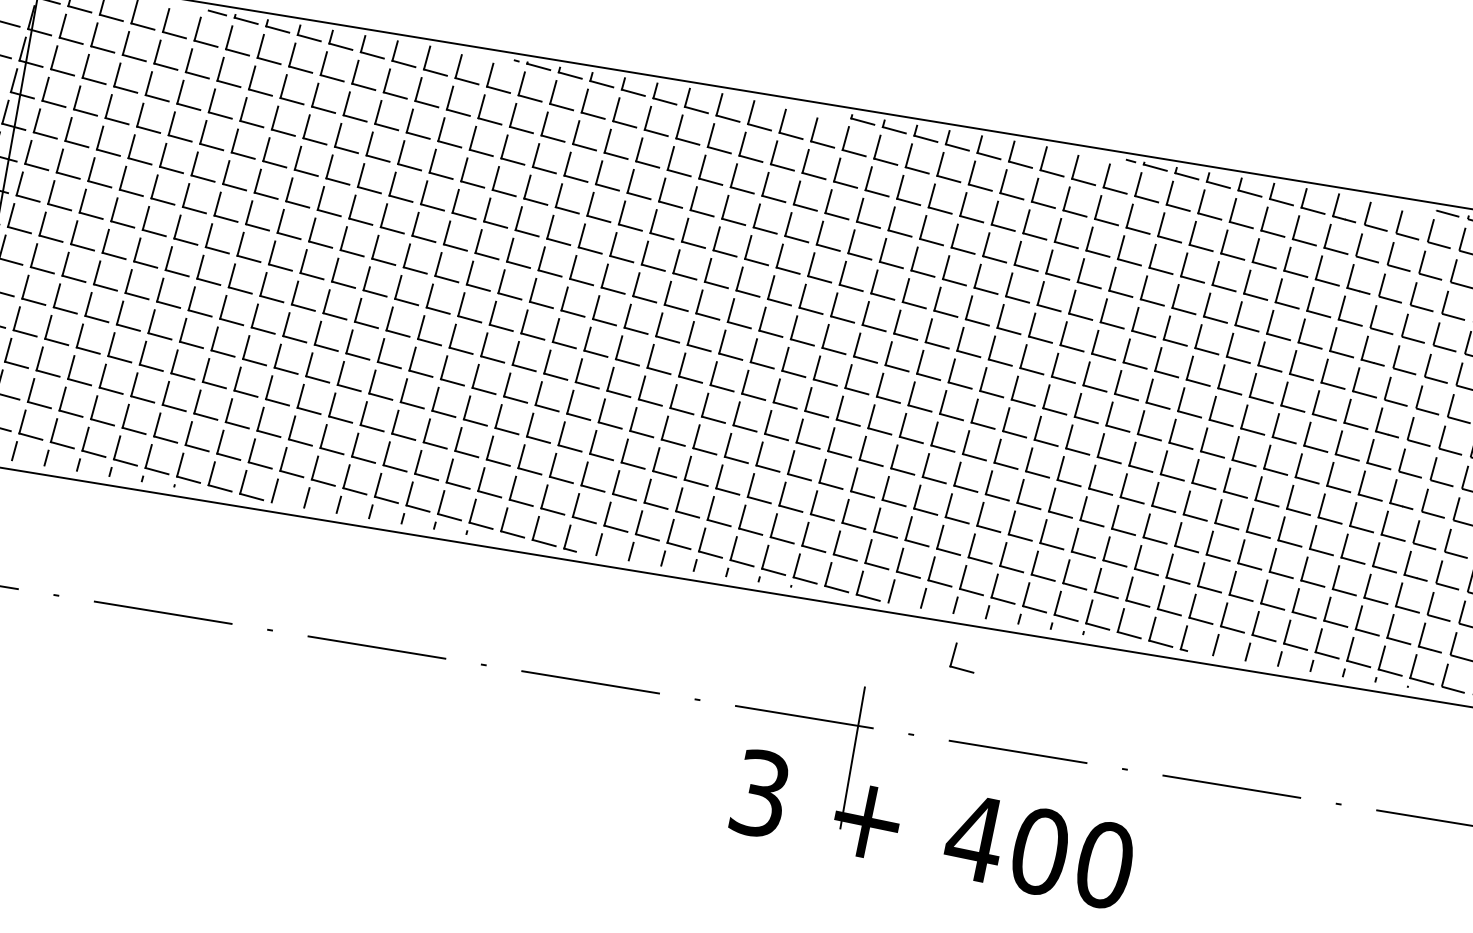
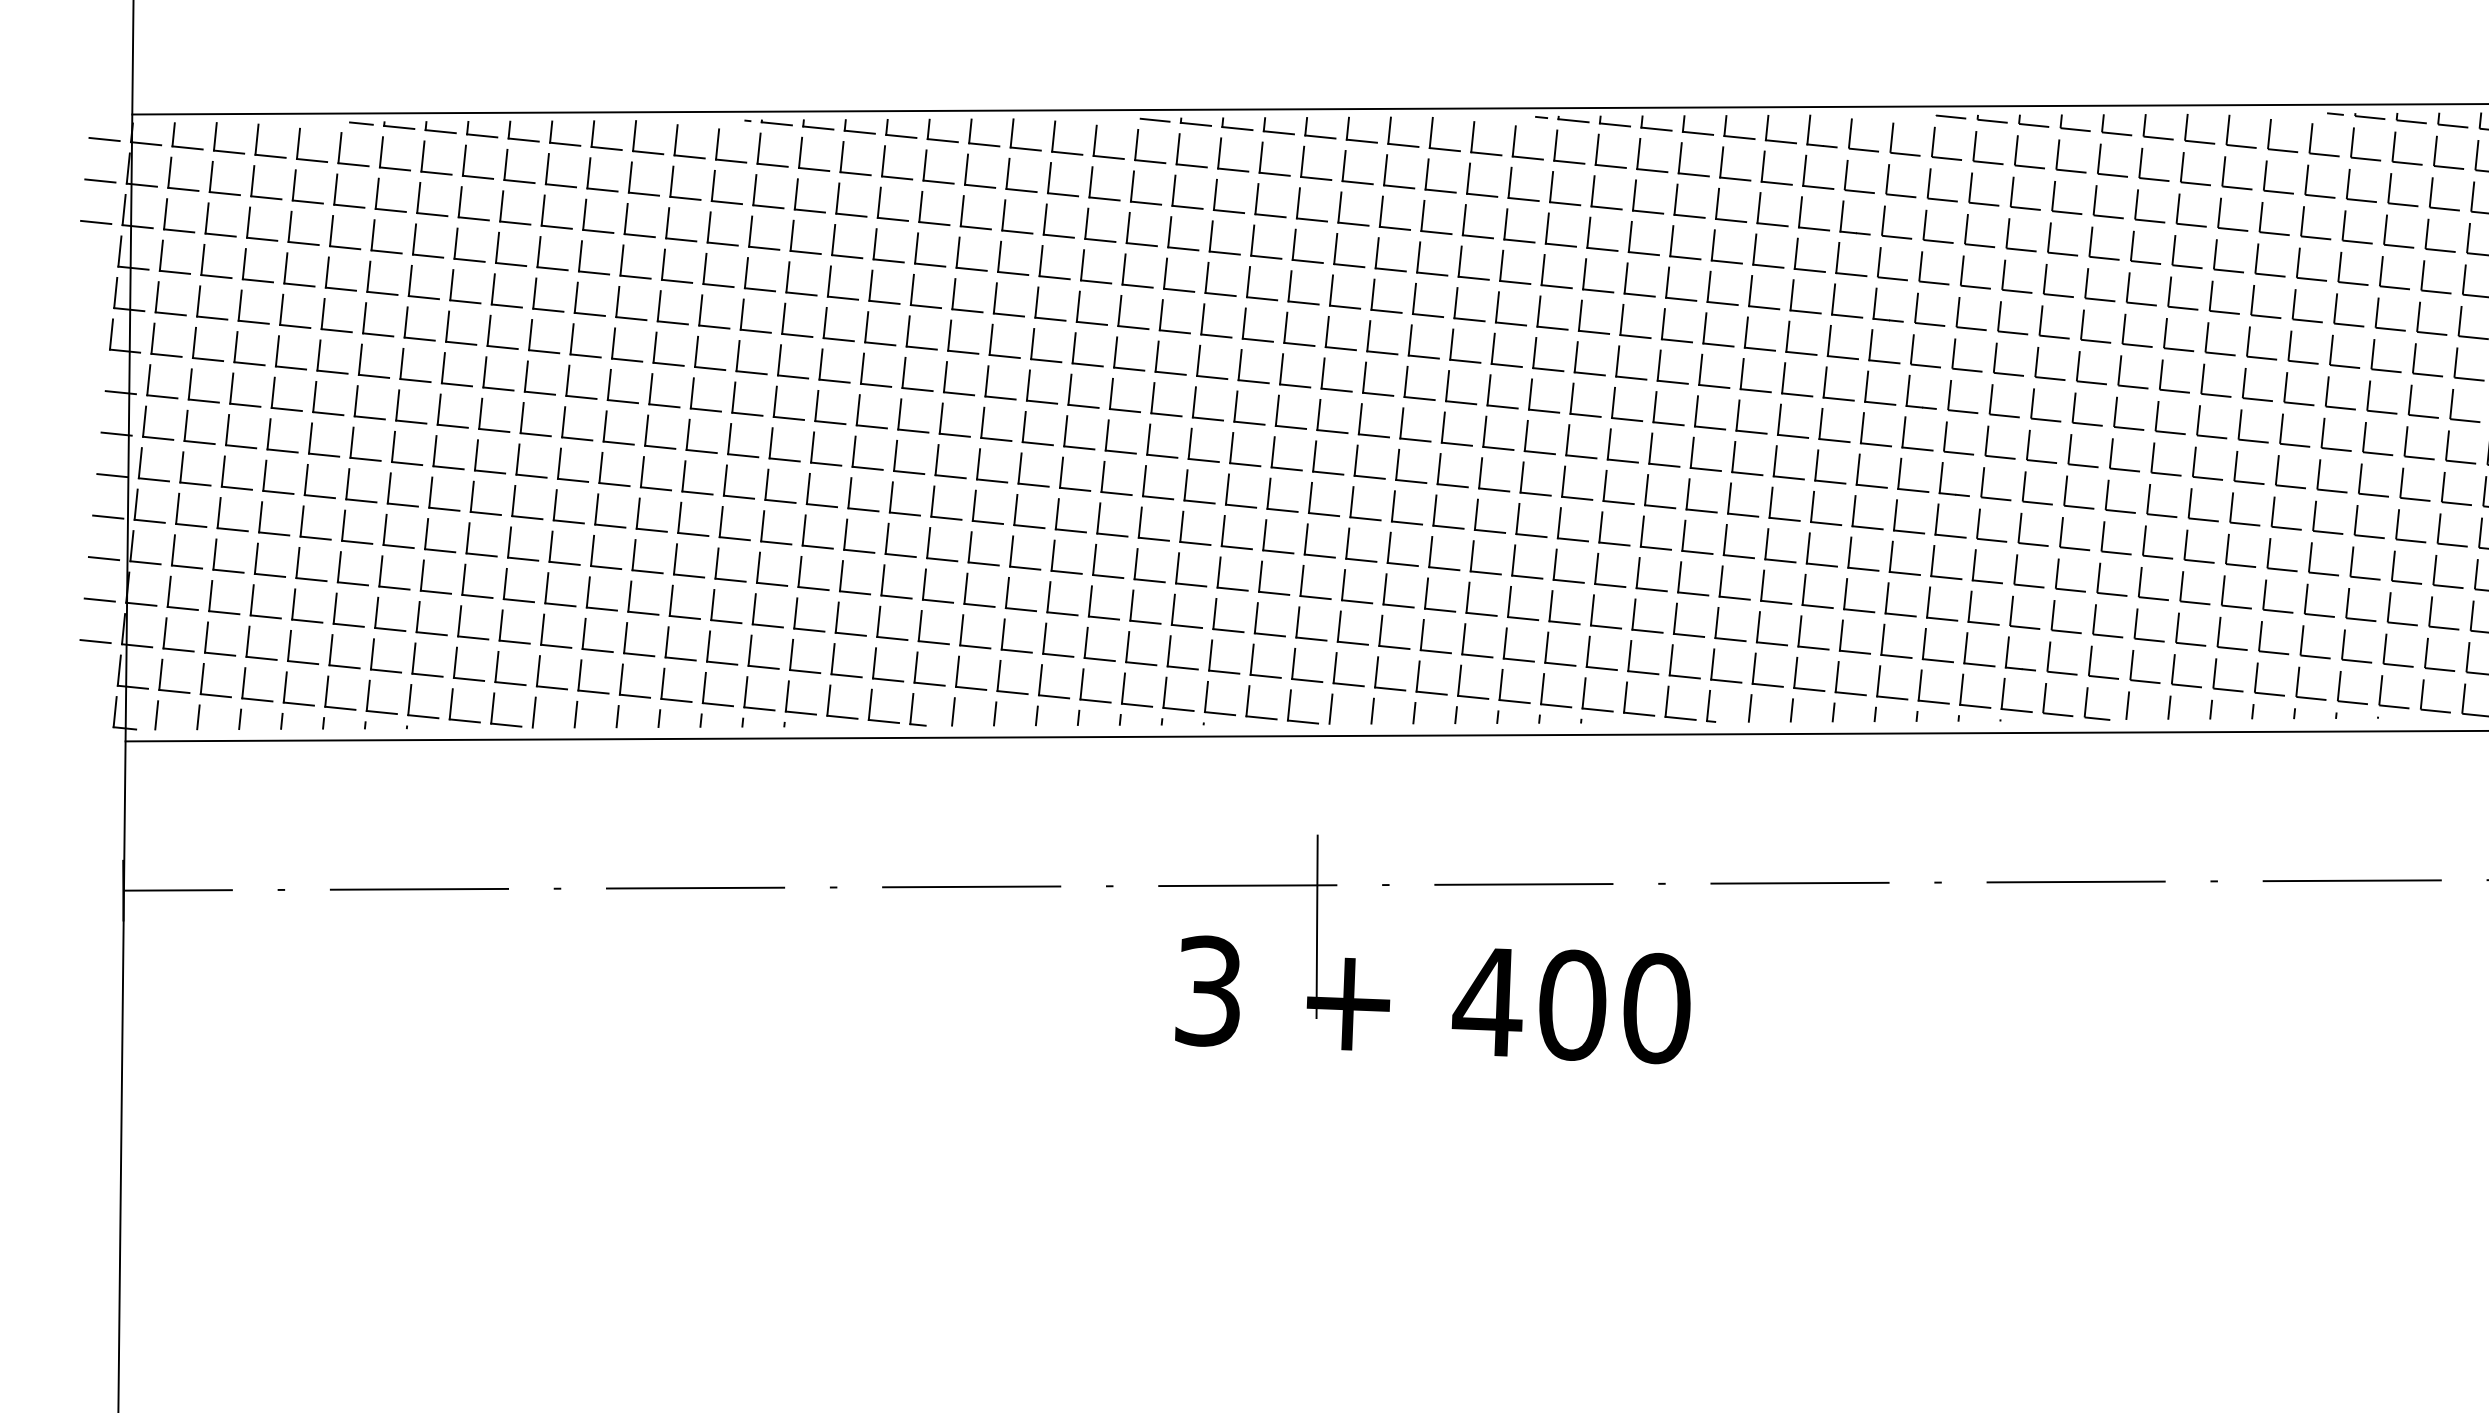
line: (831, 112) -> (1154, 119), added
part: (954, 656) -> (1423, 777), removed

